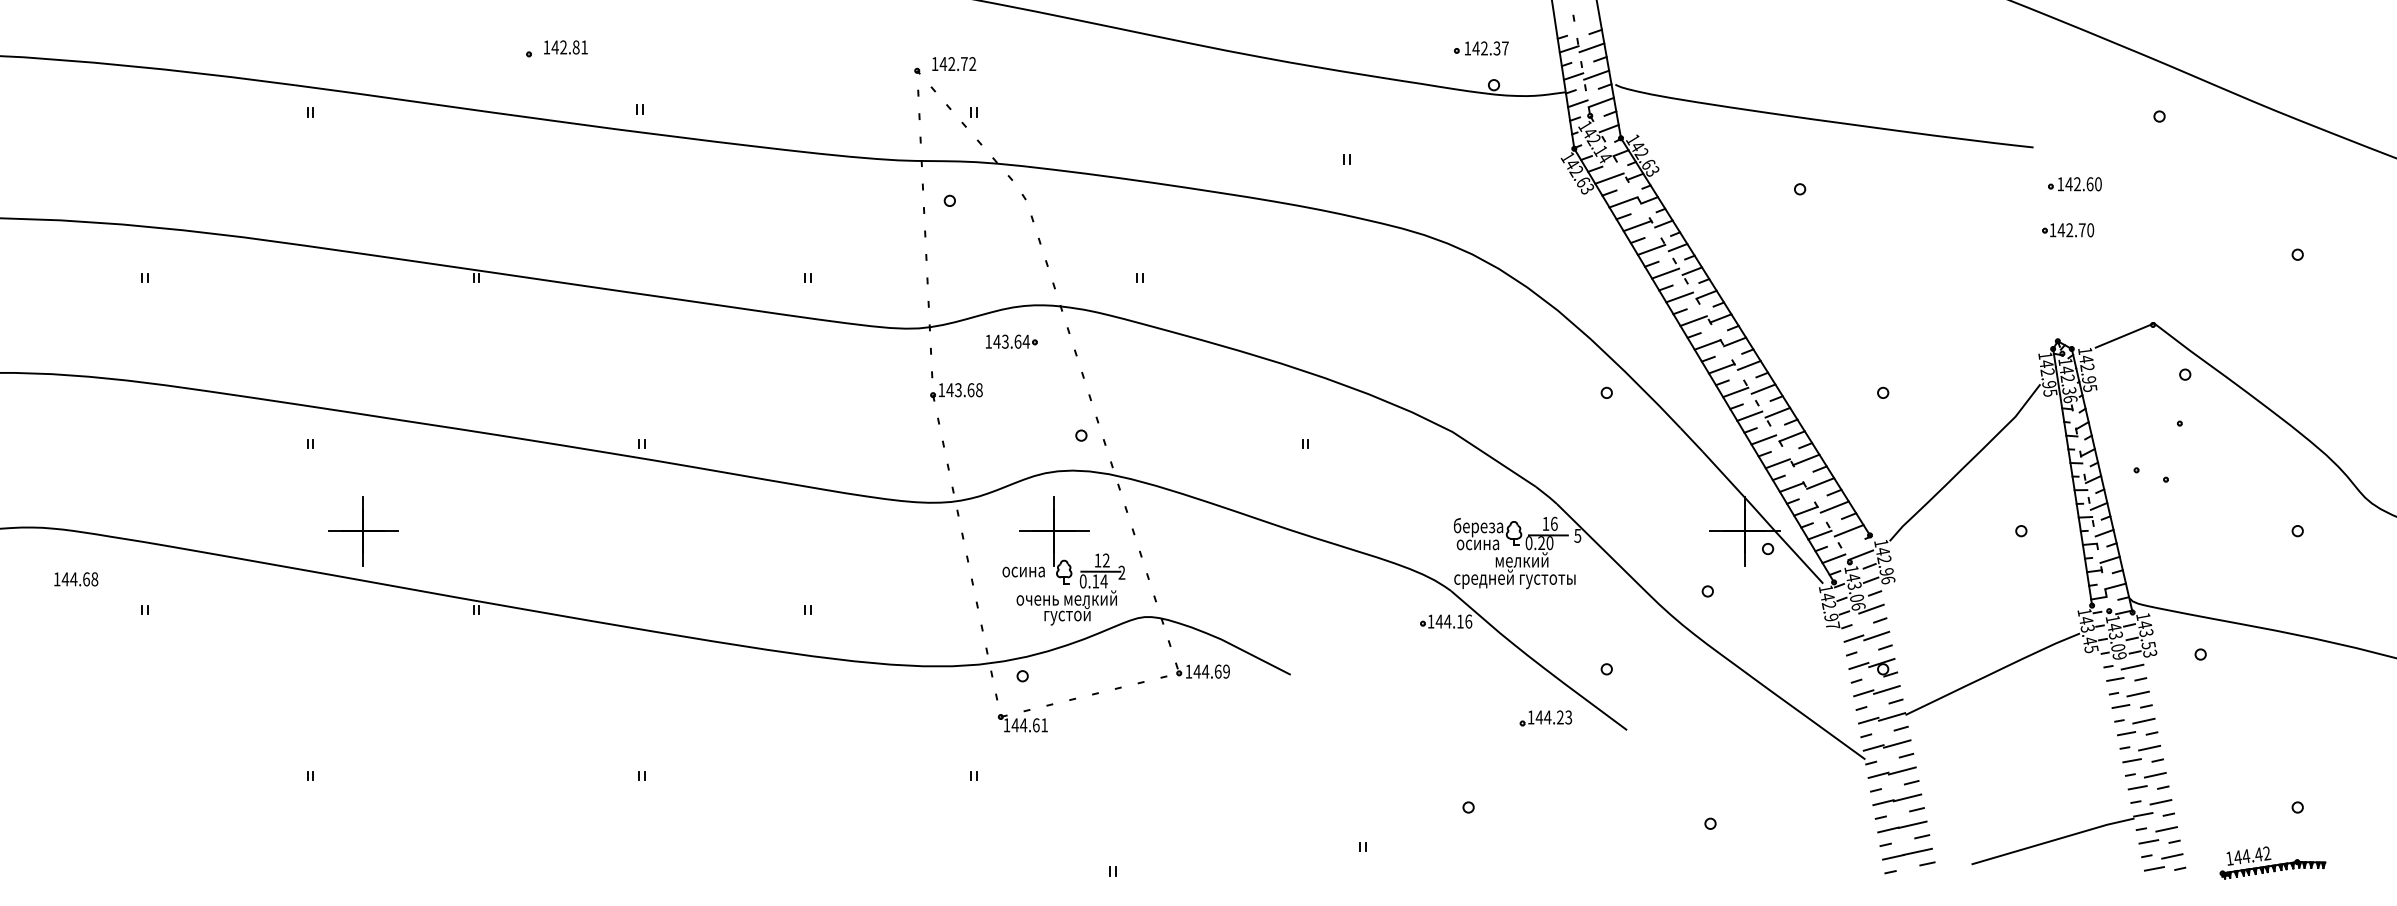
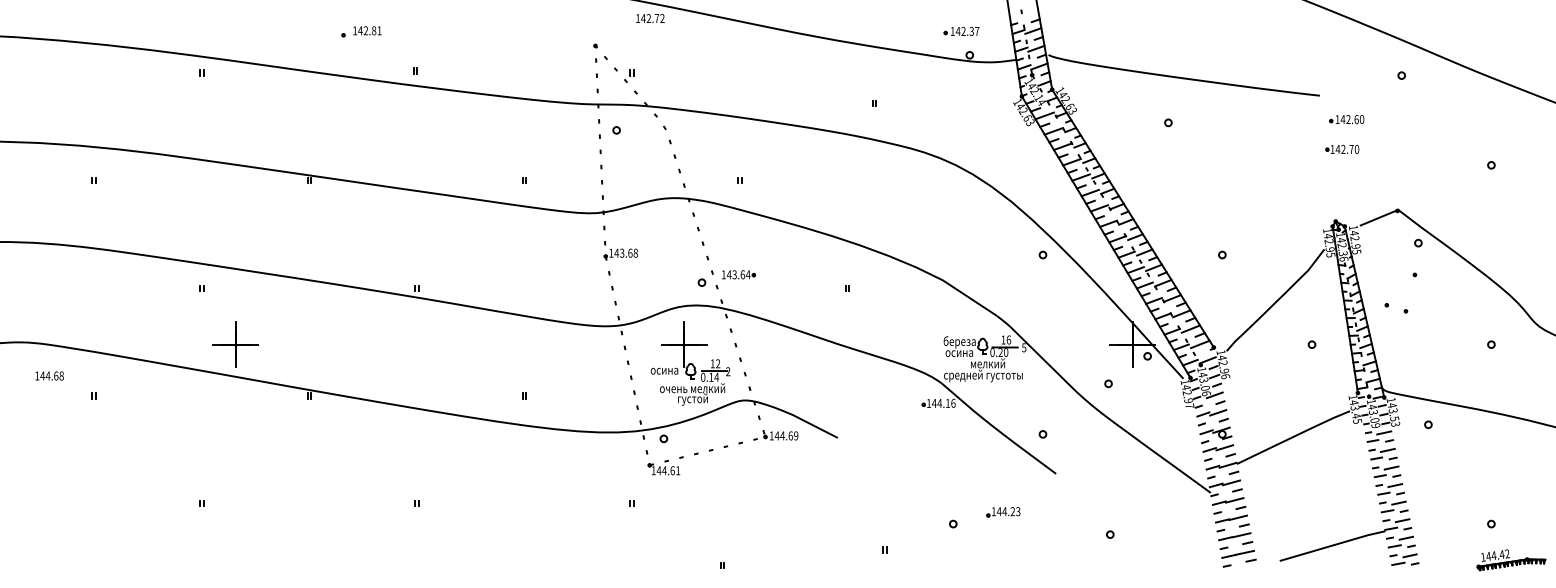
text: (954, 63) -> (650, 18), moved
part: (1011, 341) -> (738, 274), moved
part: (1545, 718) -> (1003, 512), moved
part: (2273, 863) -> (1511, 560), moved

